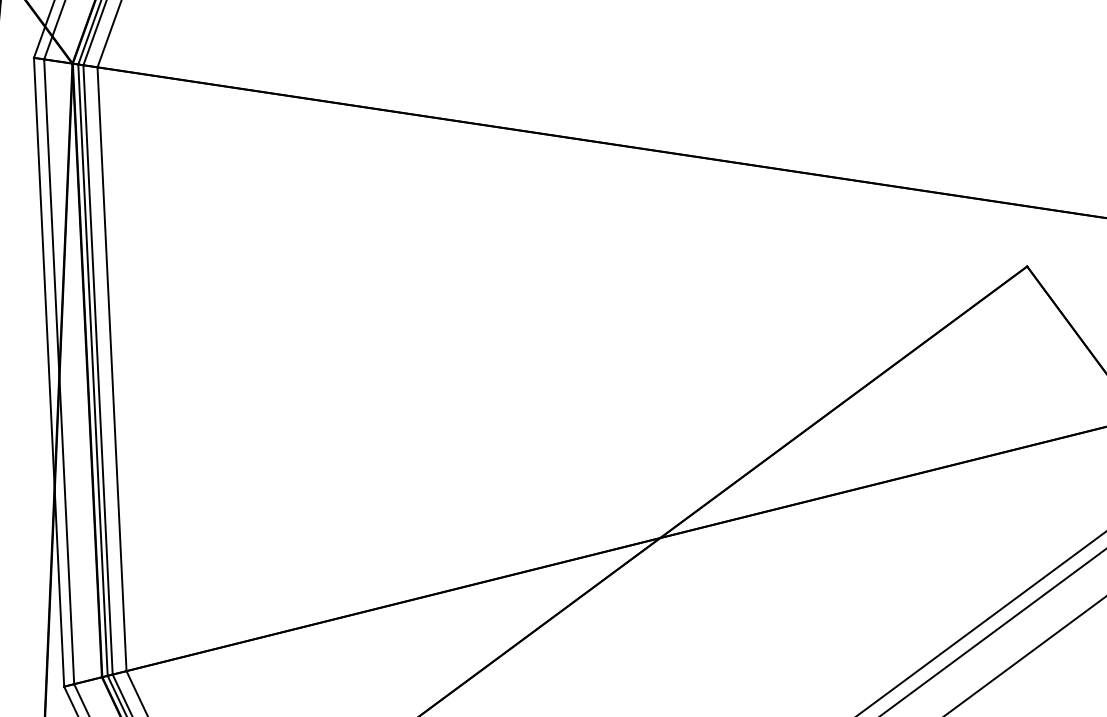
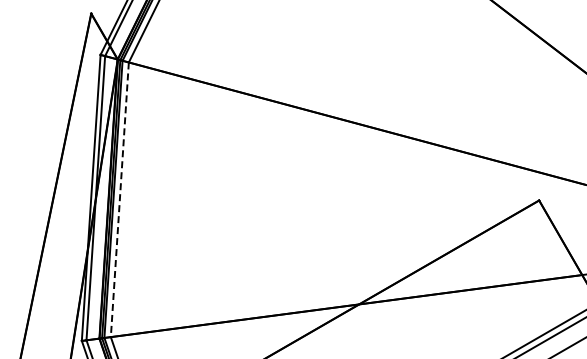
line: (111, 368) -> (119, 199), solid -> dashed

